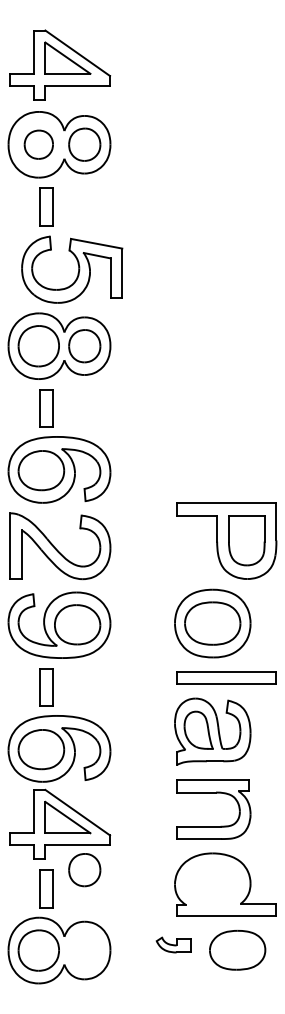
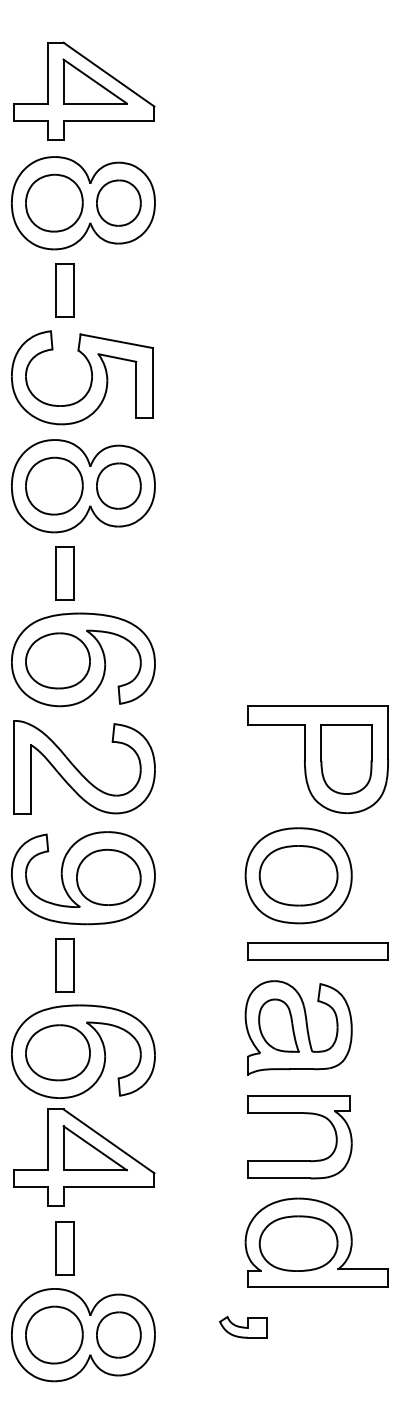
part: (38, 144) -> (54, 202), size x1.43
part: (78, 272) -> (90, 381), moved
part: (84, 869) -> (118, 1334), moved
part: (237, 950) -> (298, 1243), moved

